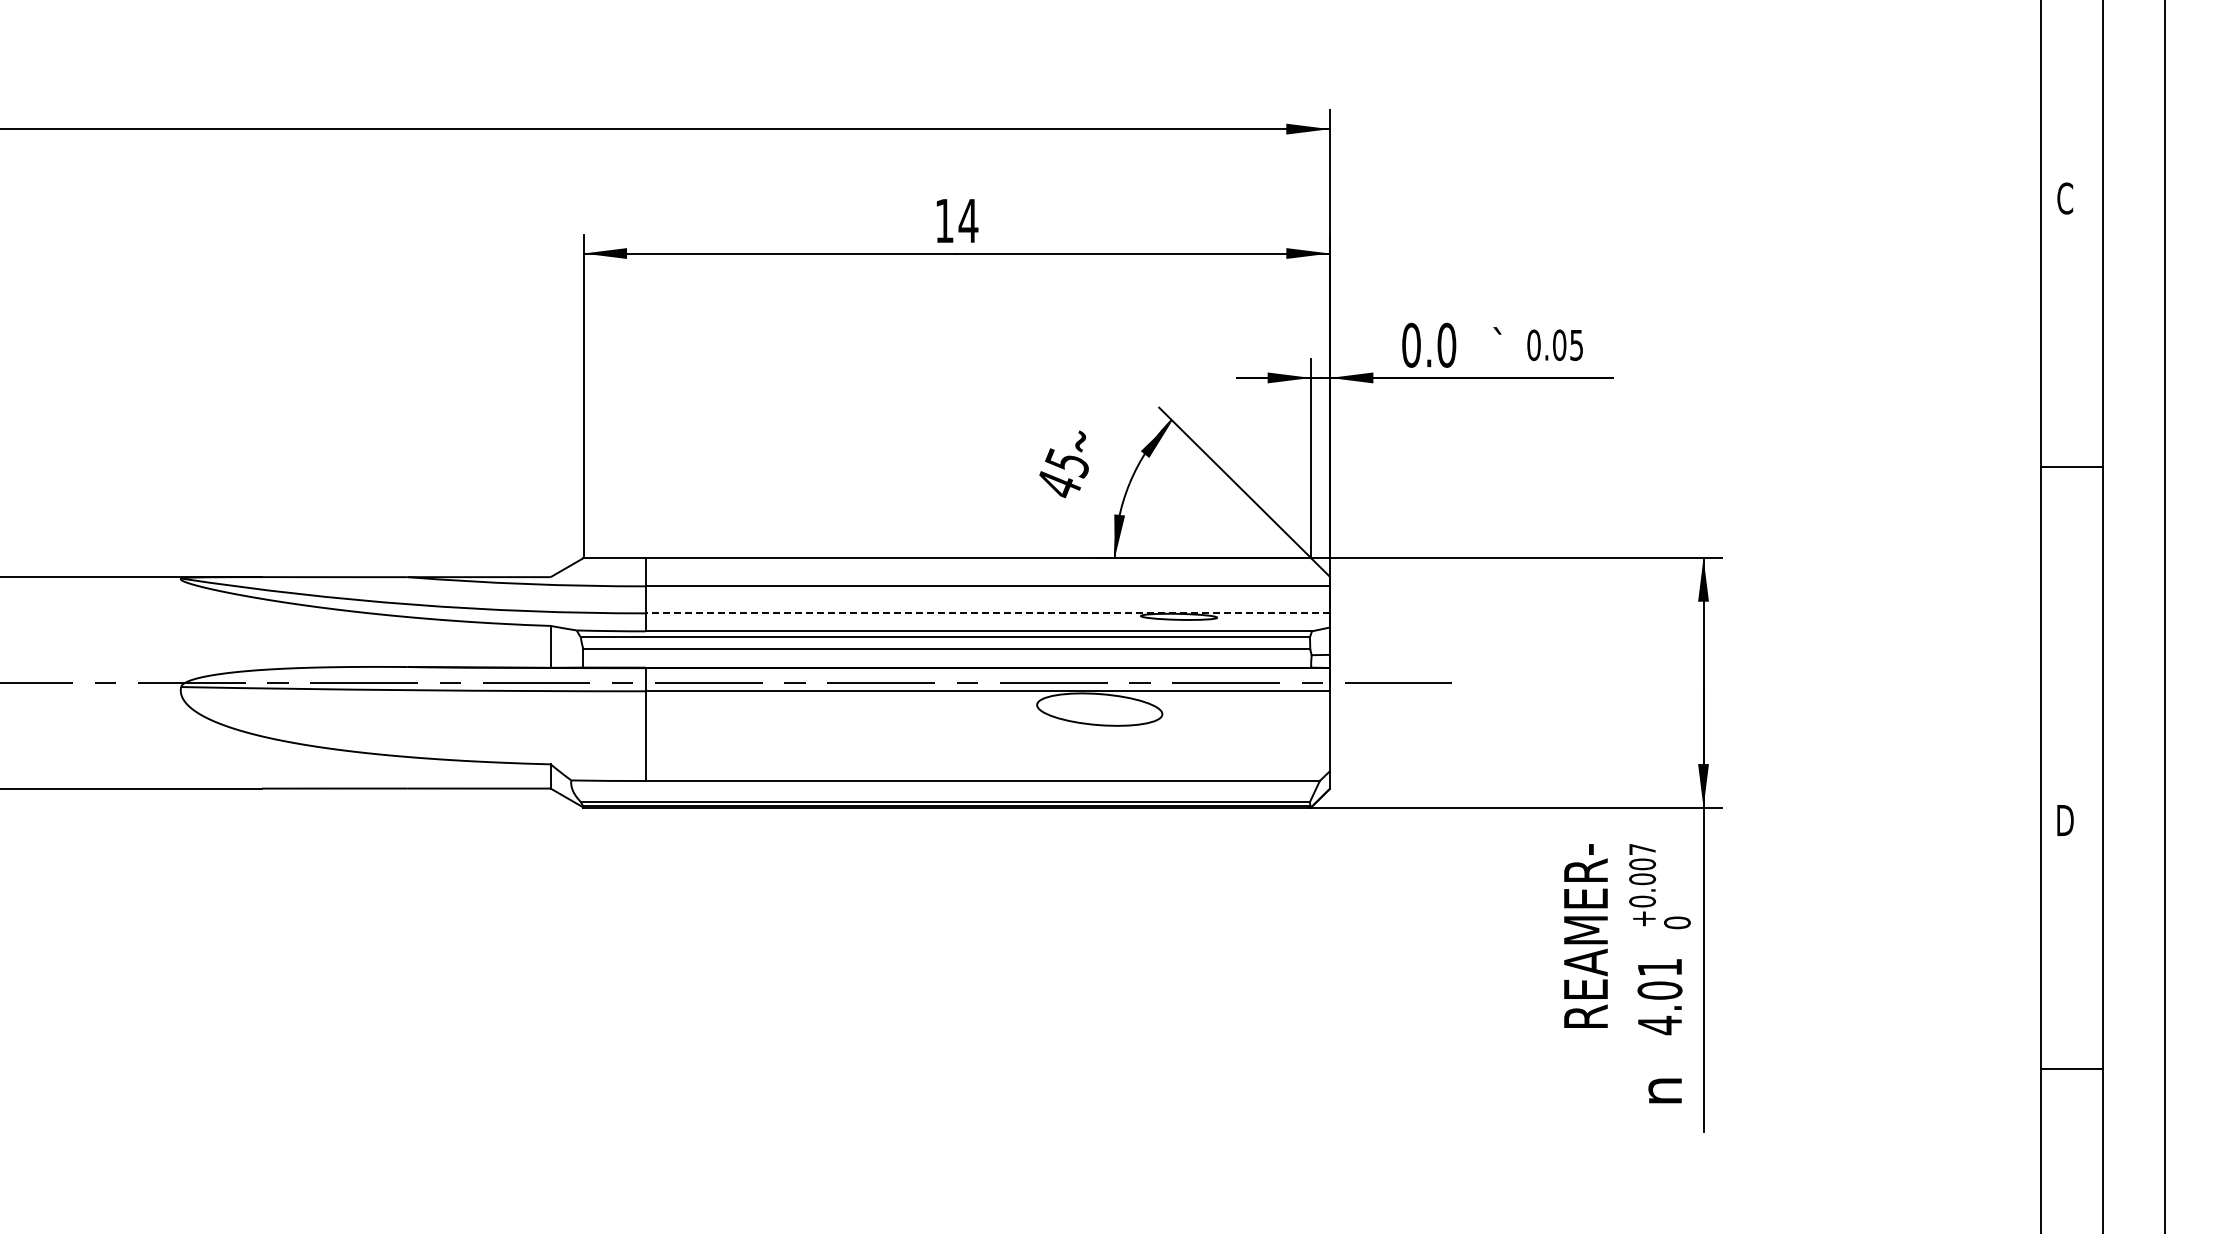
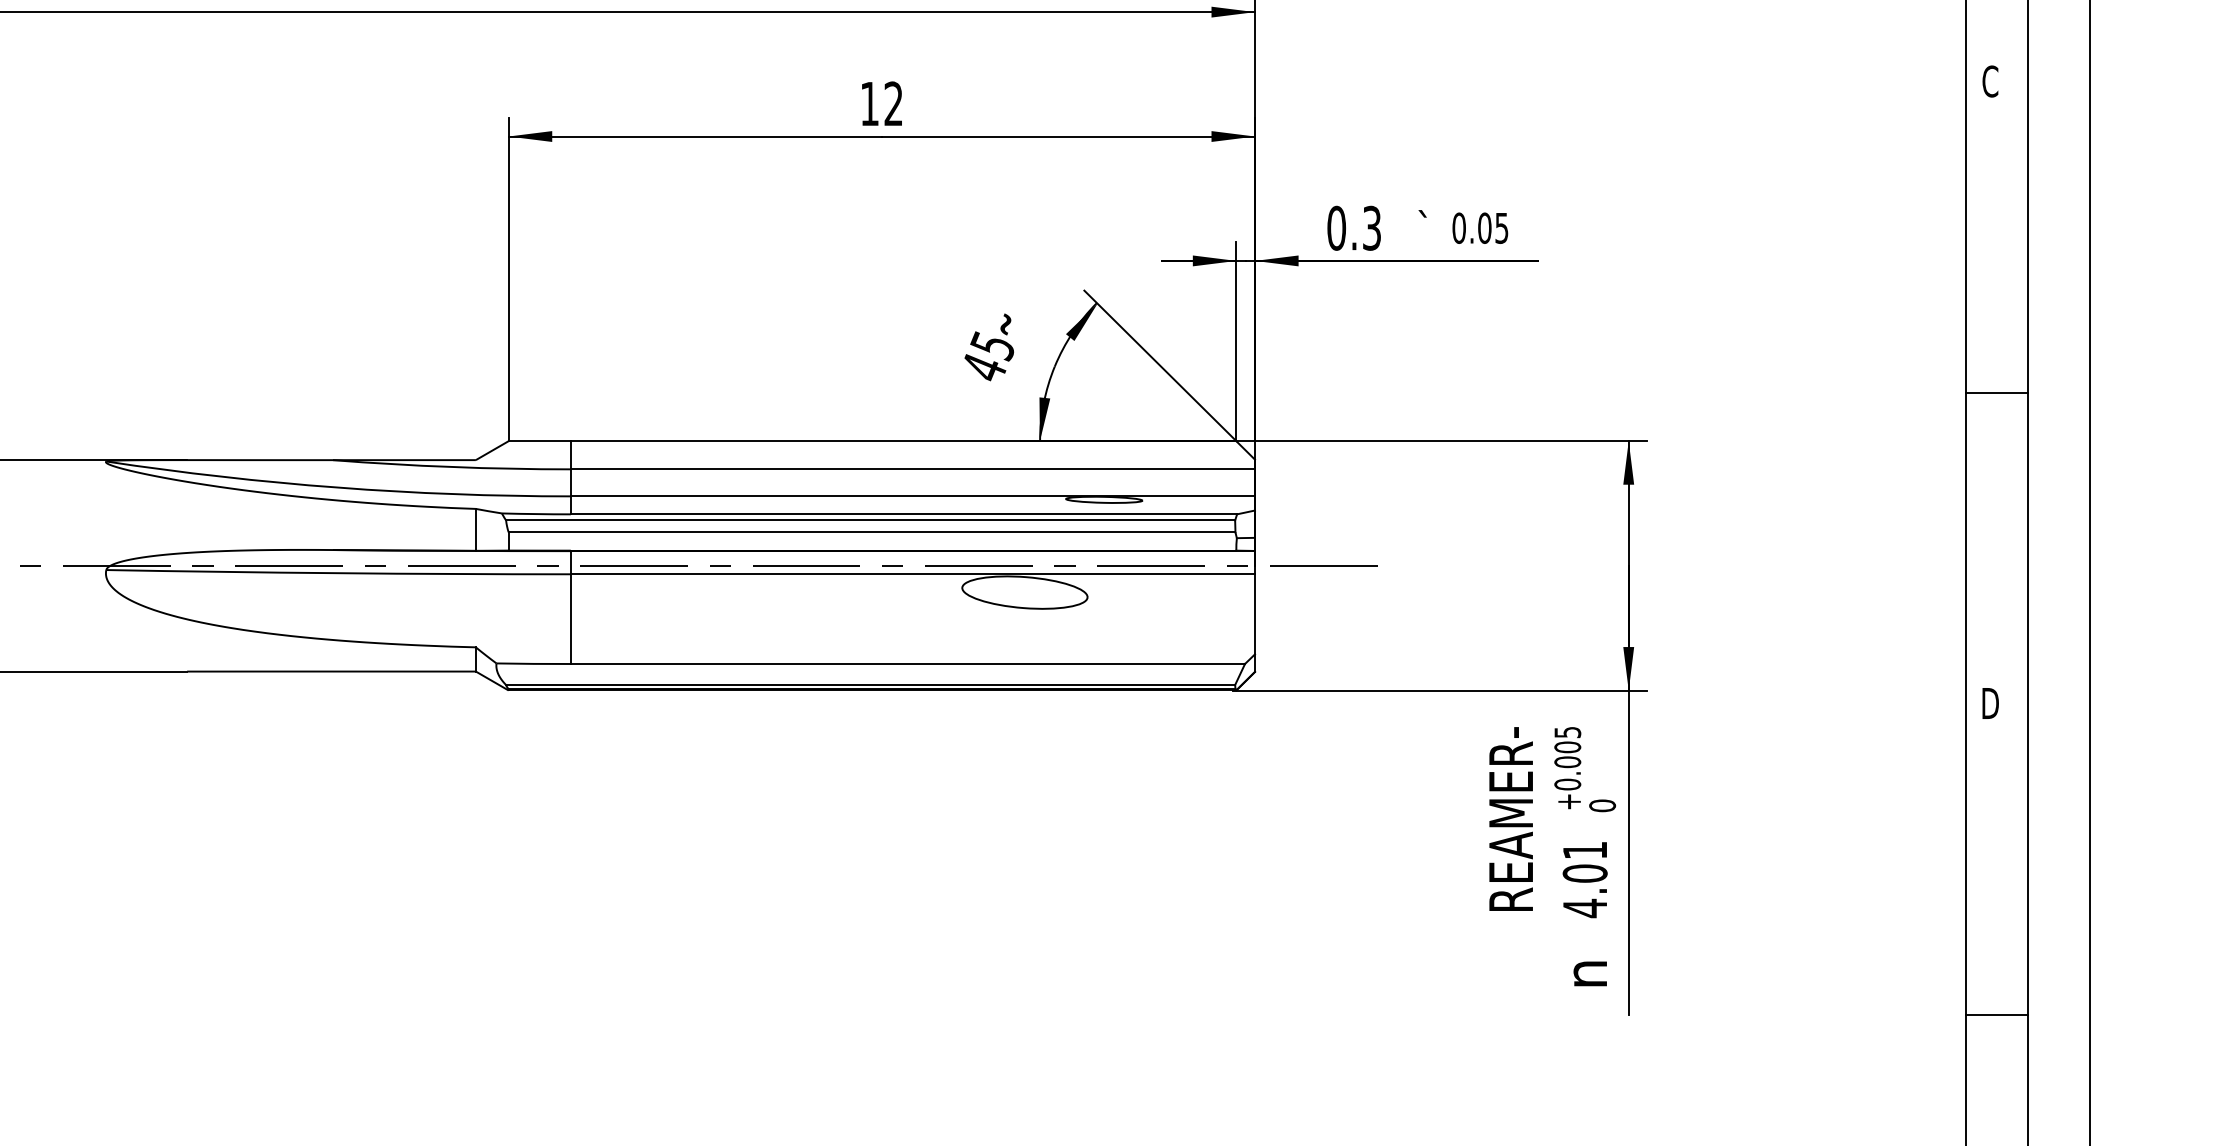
text: (968, 220) -> (893, 103), 14 -> 12
text: (1446, 344) -> (1371, 227), 0.0 -> 0.3
line: (2071, 466) -> (1996, 392), moved
line: (987, 613) -> (912, 496), dashed -> solid
text: (1642, 849) -> (1567, 732), +0.007 -> +0.005
line: (2071, 1068) -> (1996, 1014), moved

